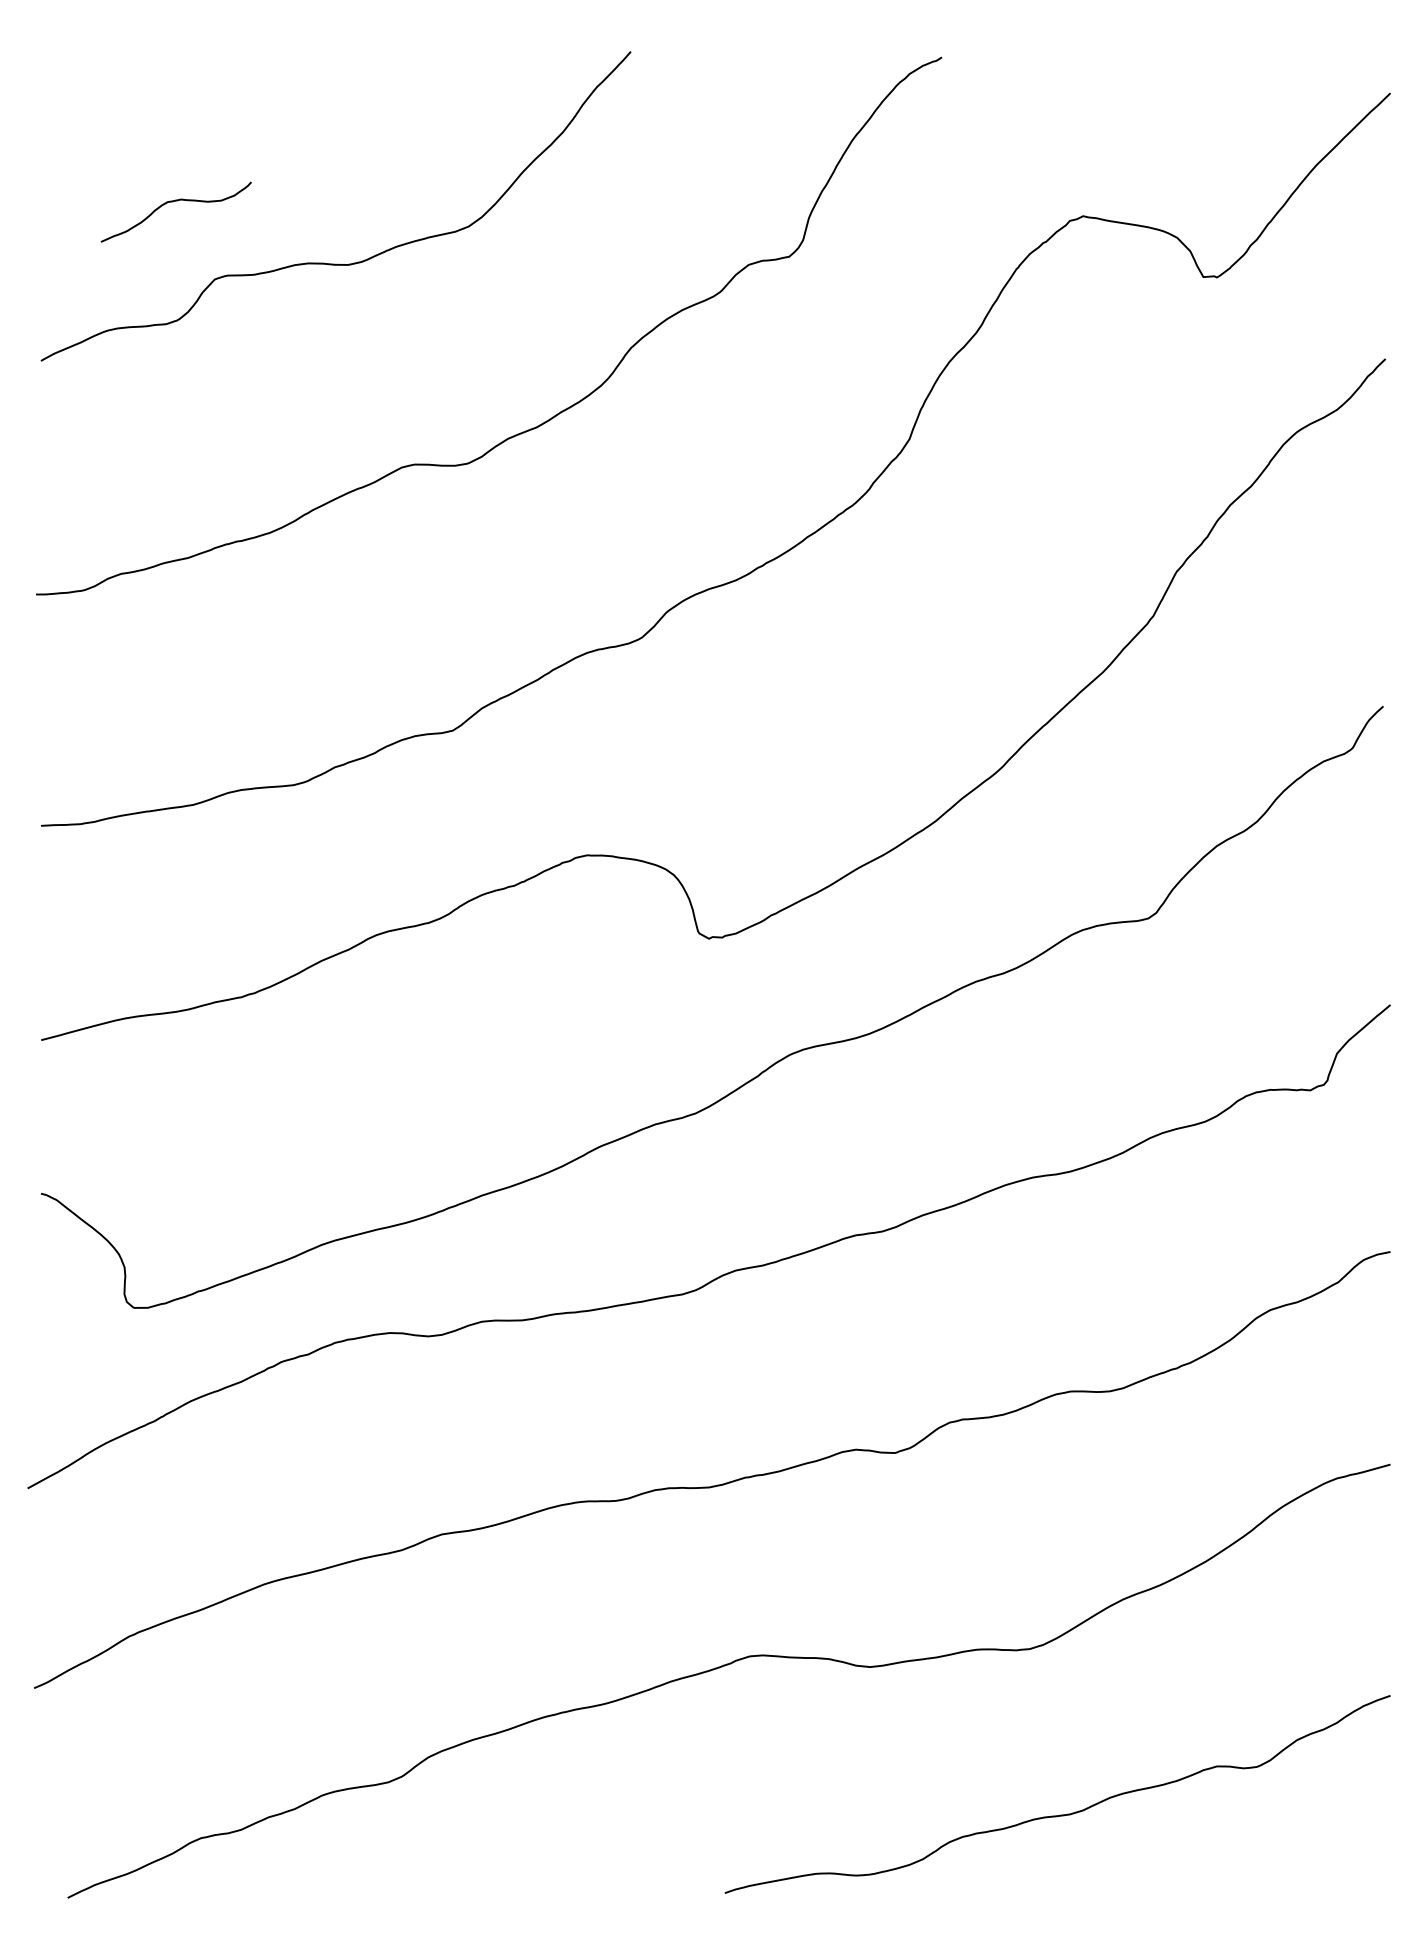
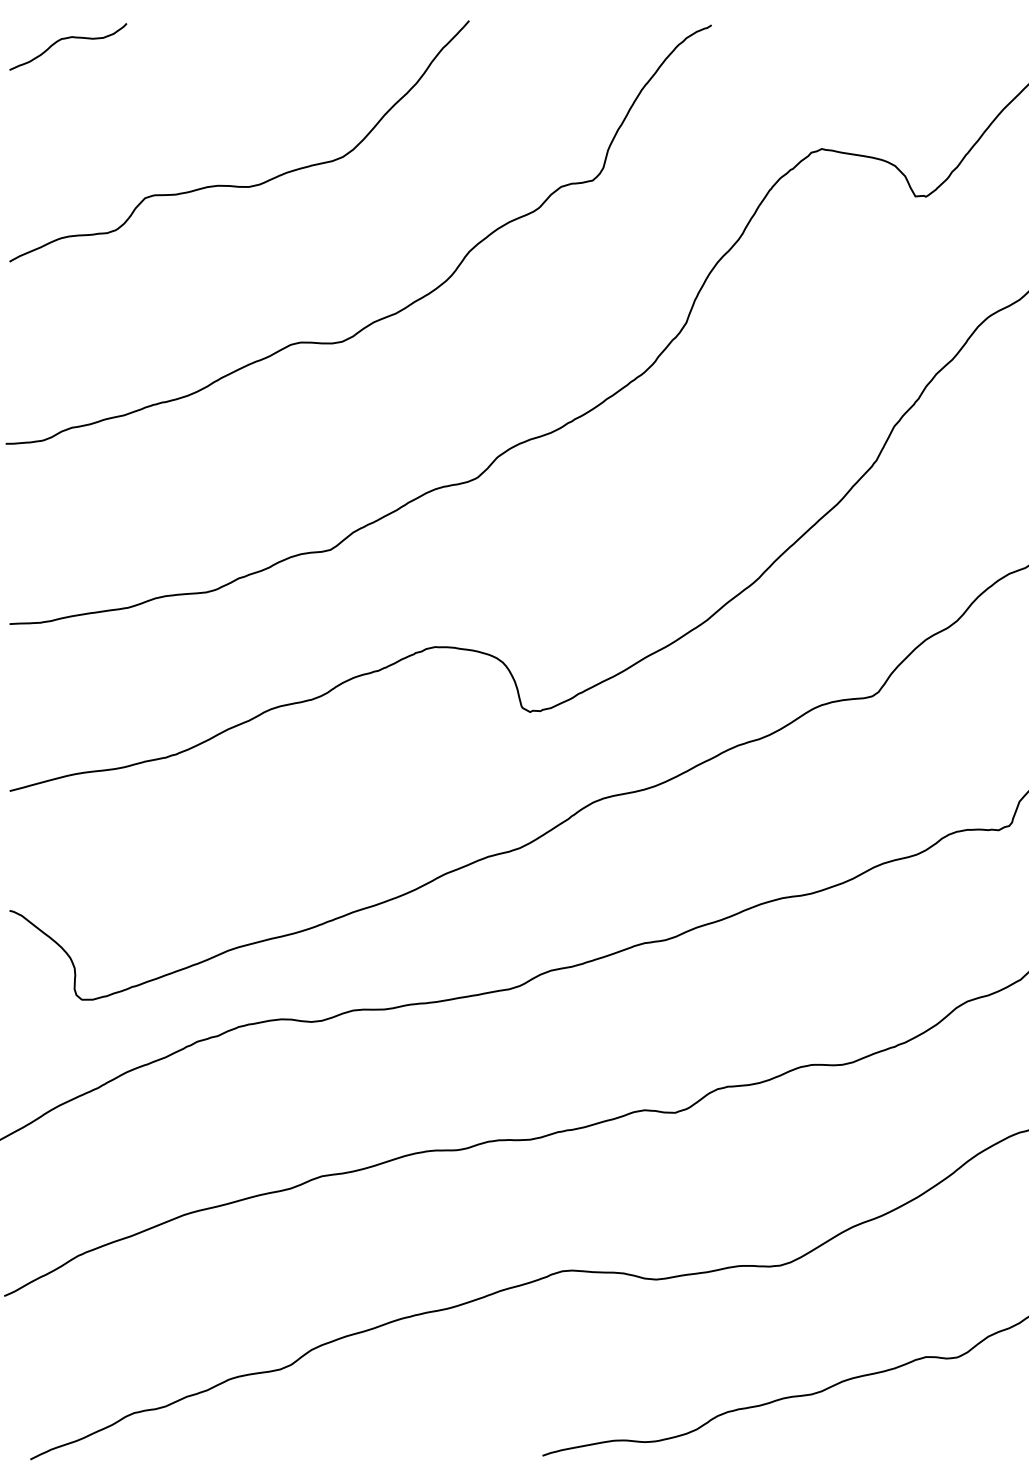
curve: (173, 202) -> (66, 39), moved

